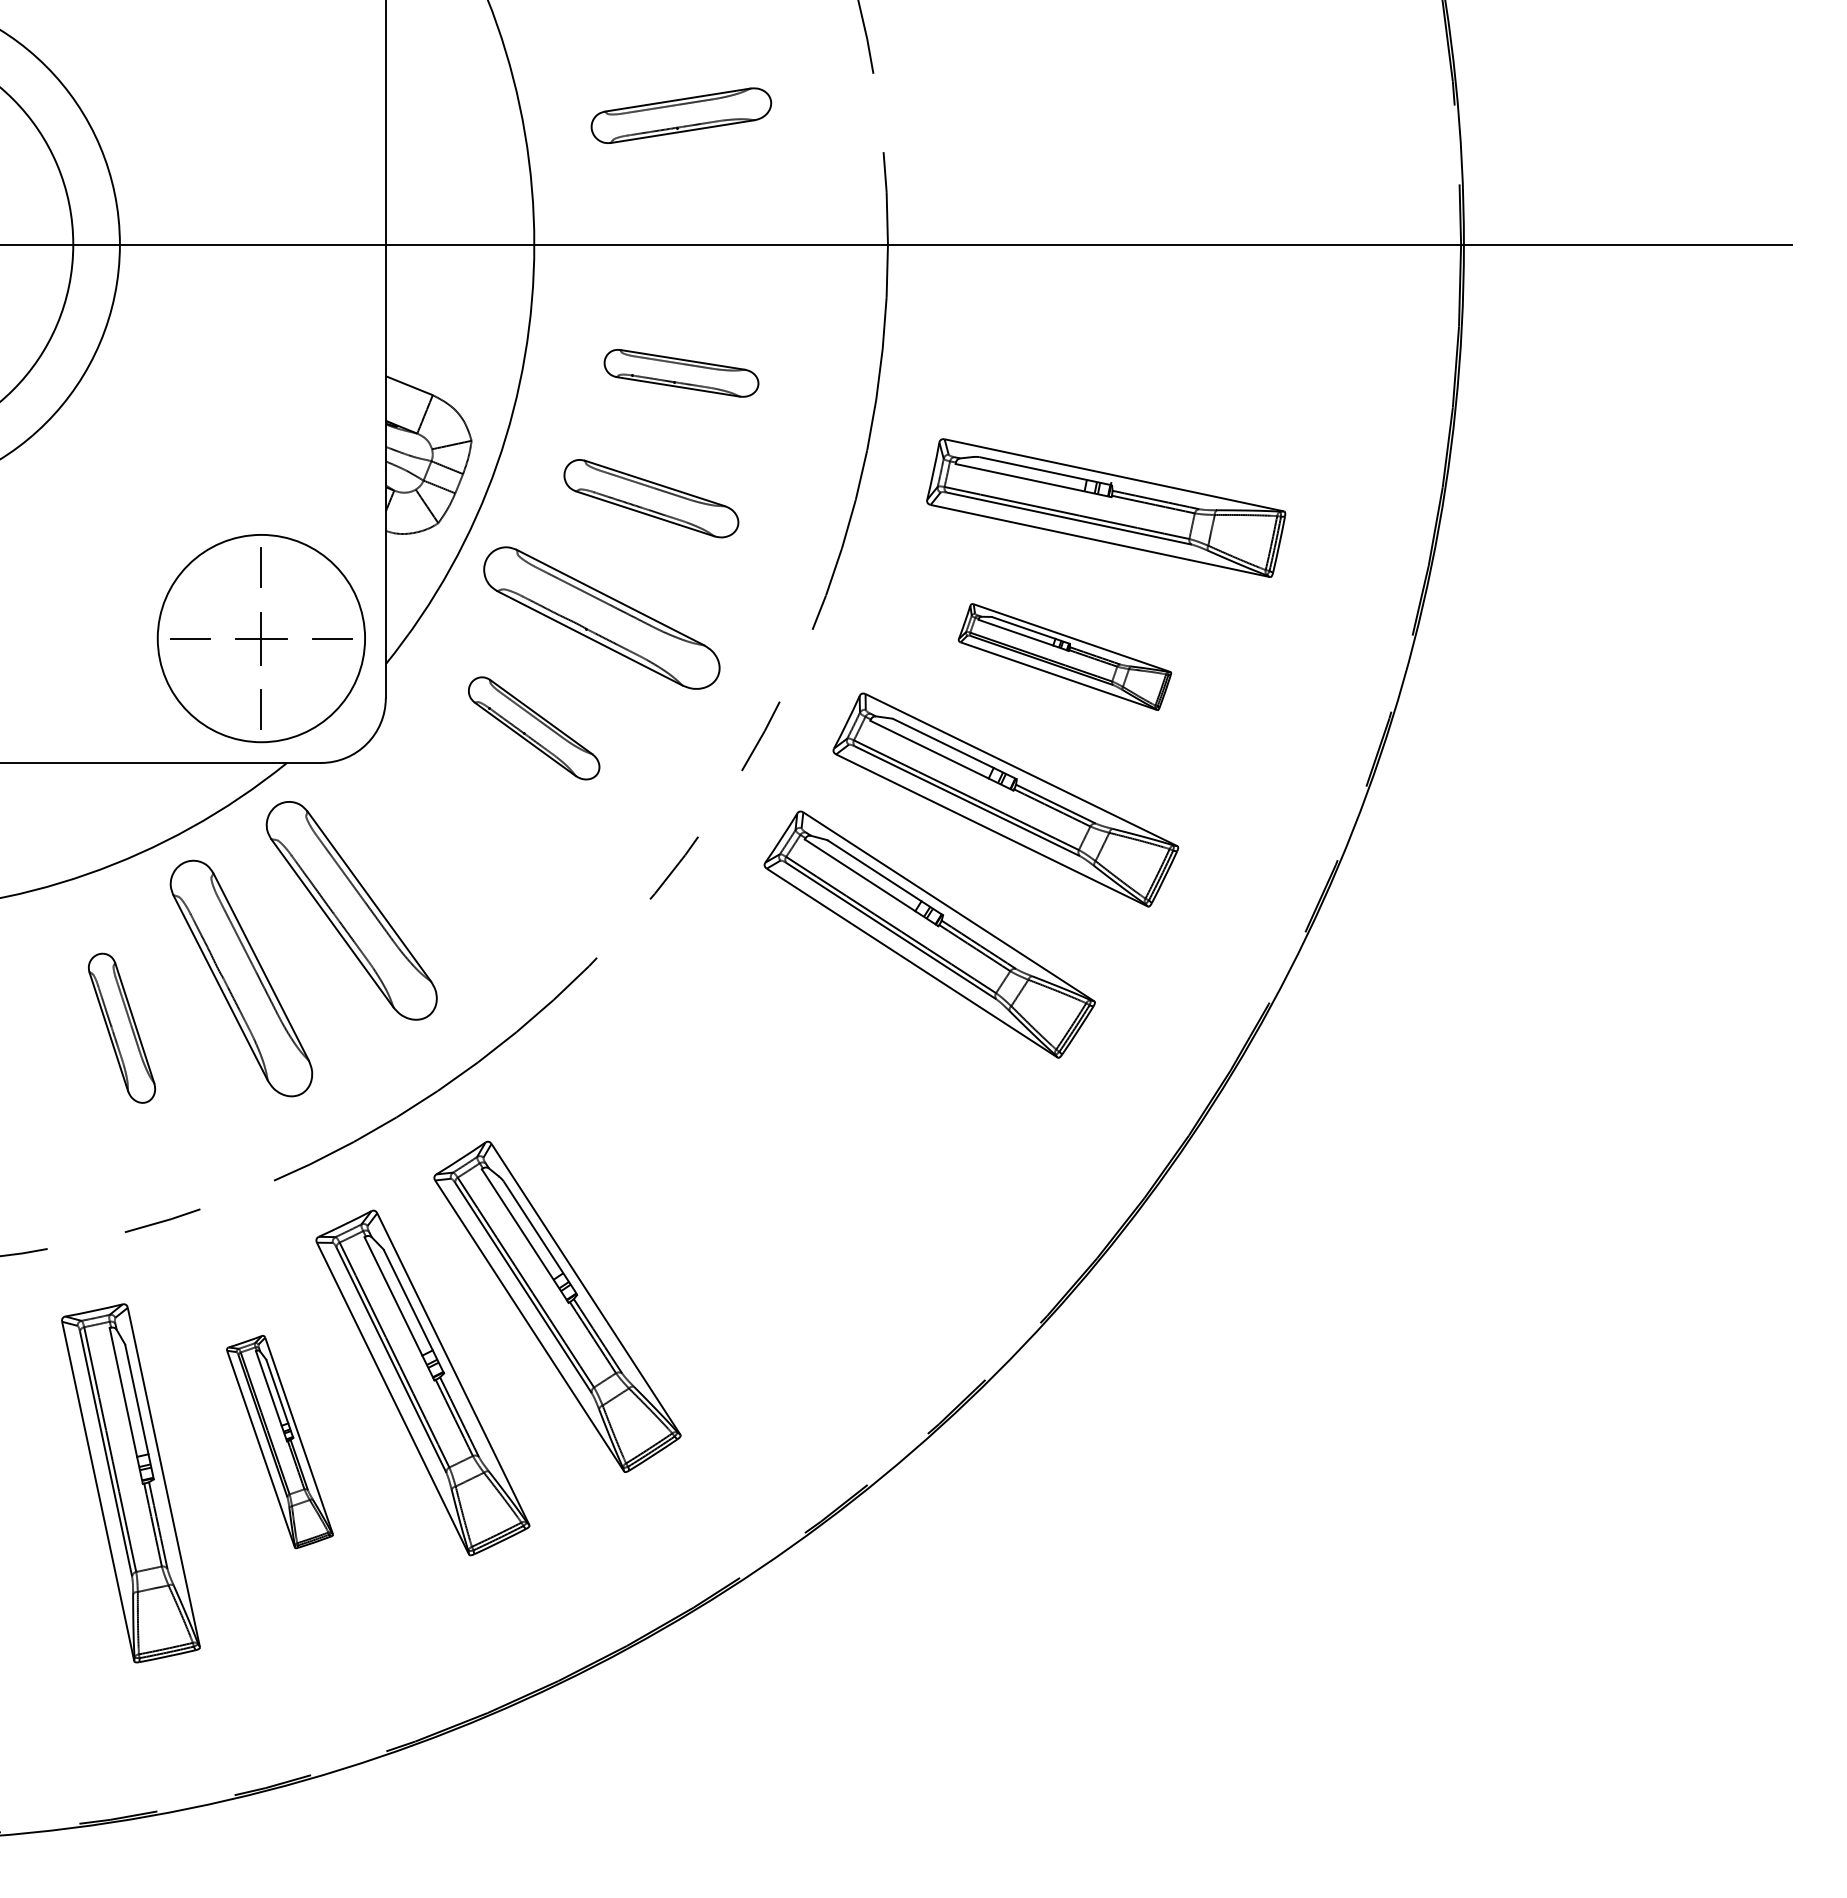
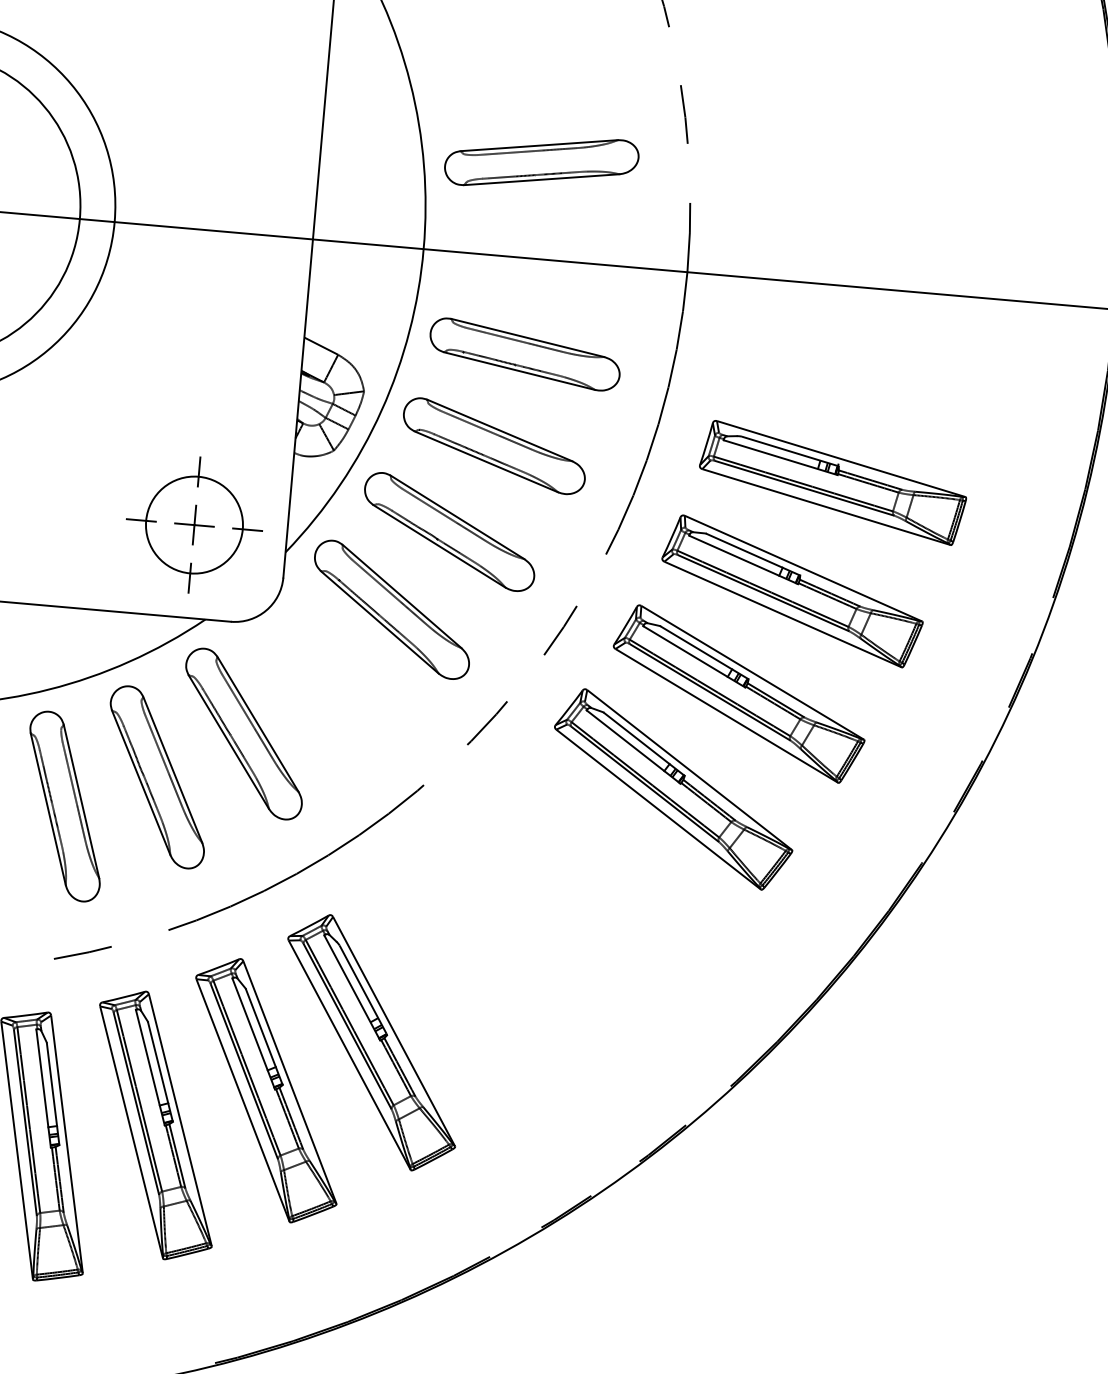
part: (681, 115) -> (541, 162), size x1.43
part: (681, 373) -> (525, 354), size x1.67
part: (651, 498) -> (494, 446), size x1.43
circle: (261, 638) -> (194, 525), size x0.62
part: (1064, 656) -> (792, 590), size x1.67
part: (533, 728) -> (391, 609), size x1.67
part: (121, 1028) -> (64, 806), size x1.67
part: (279, 1441) -> (155, 1125), size x1.67

